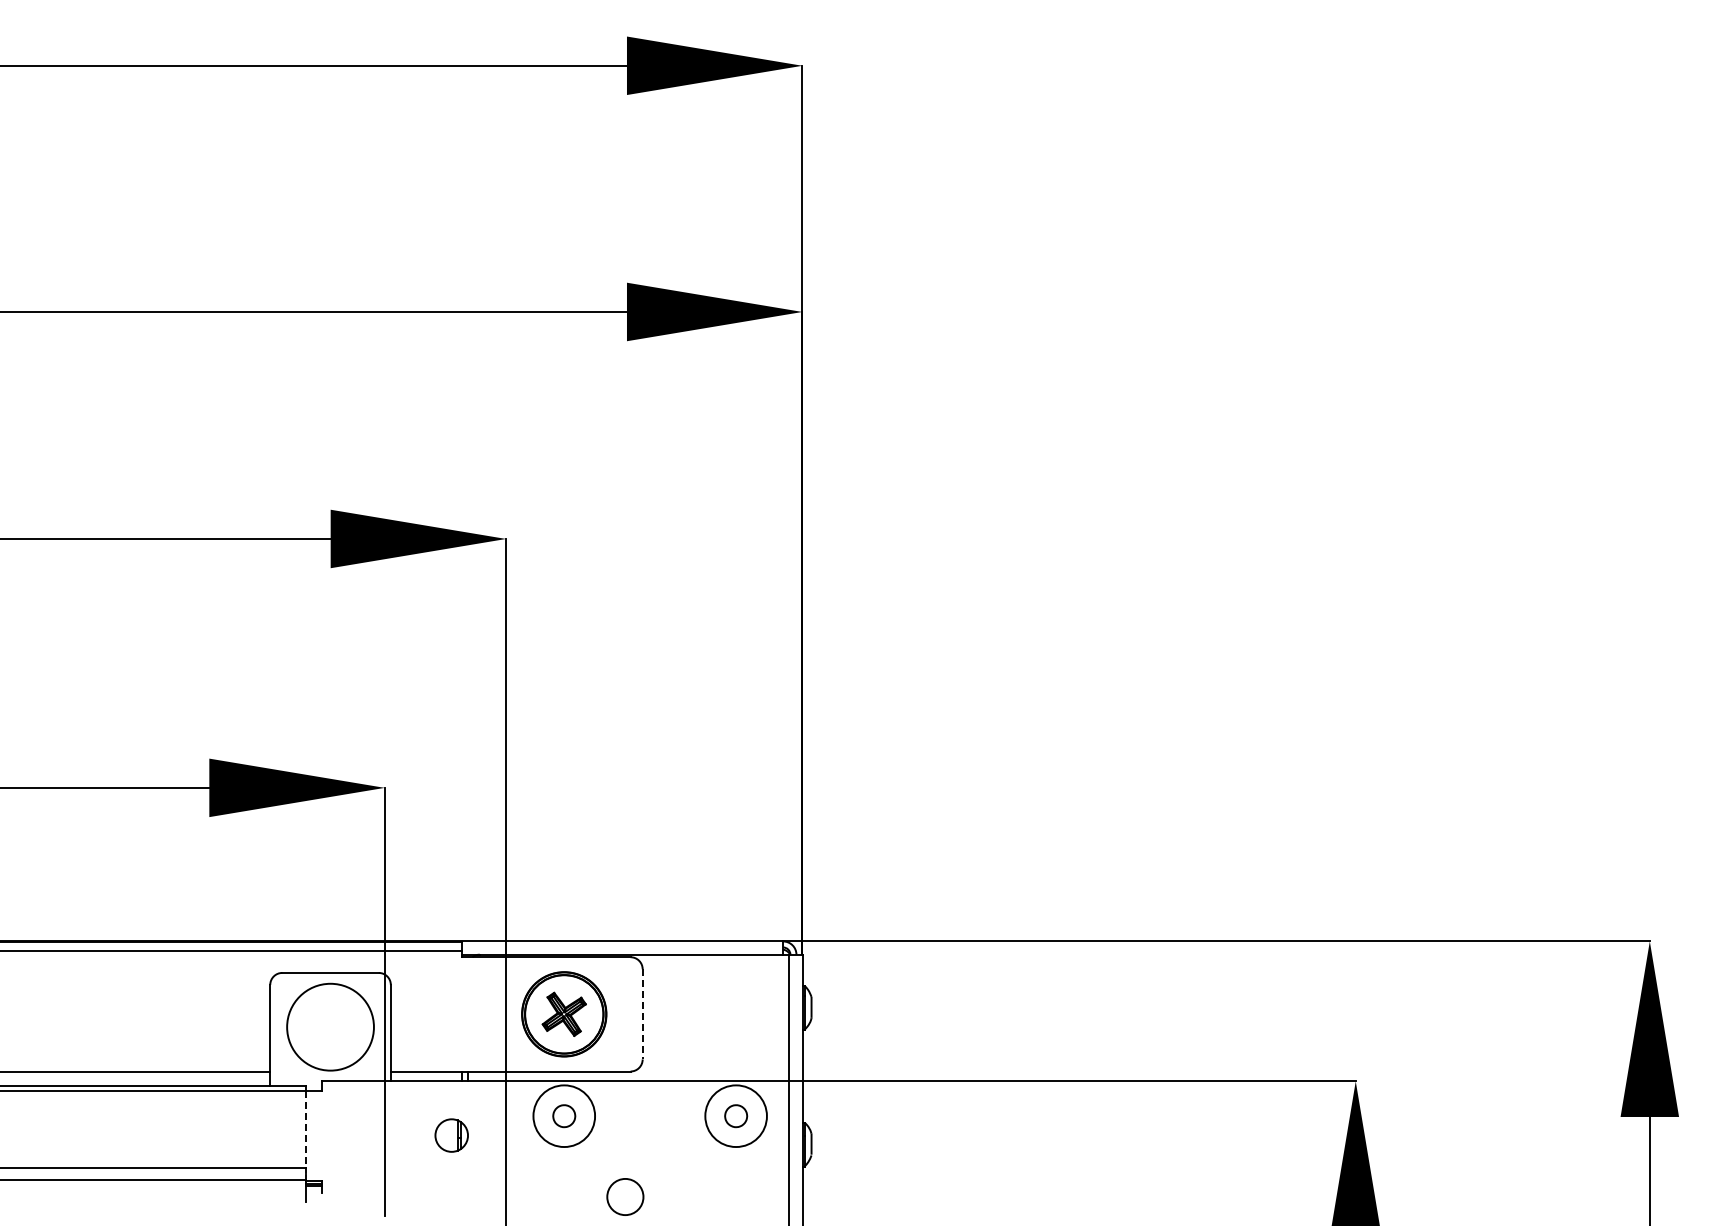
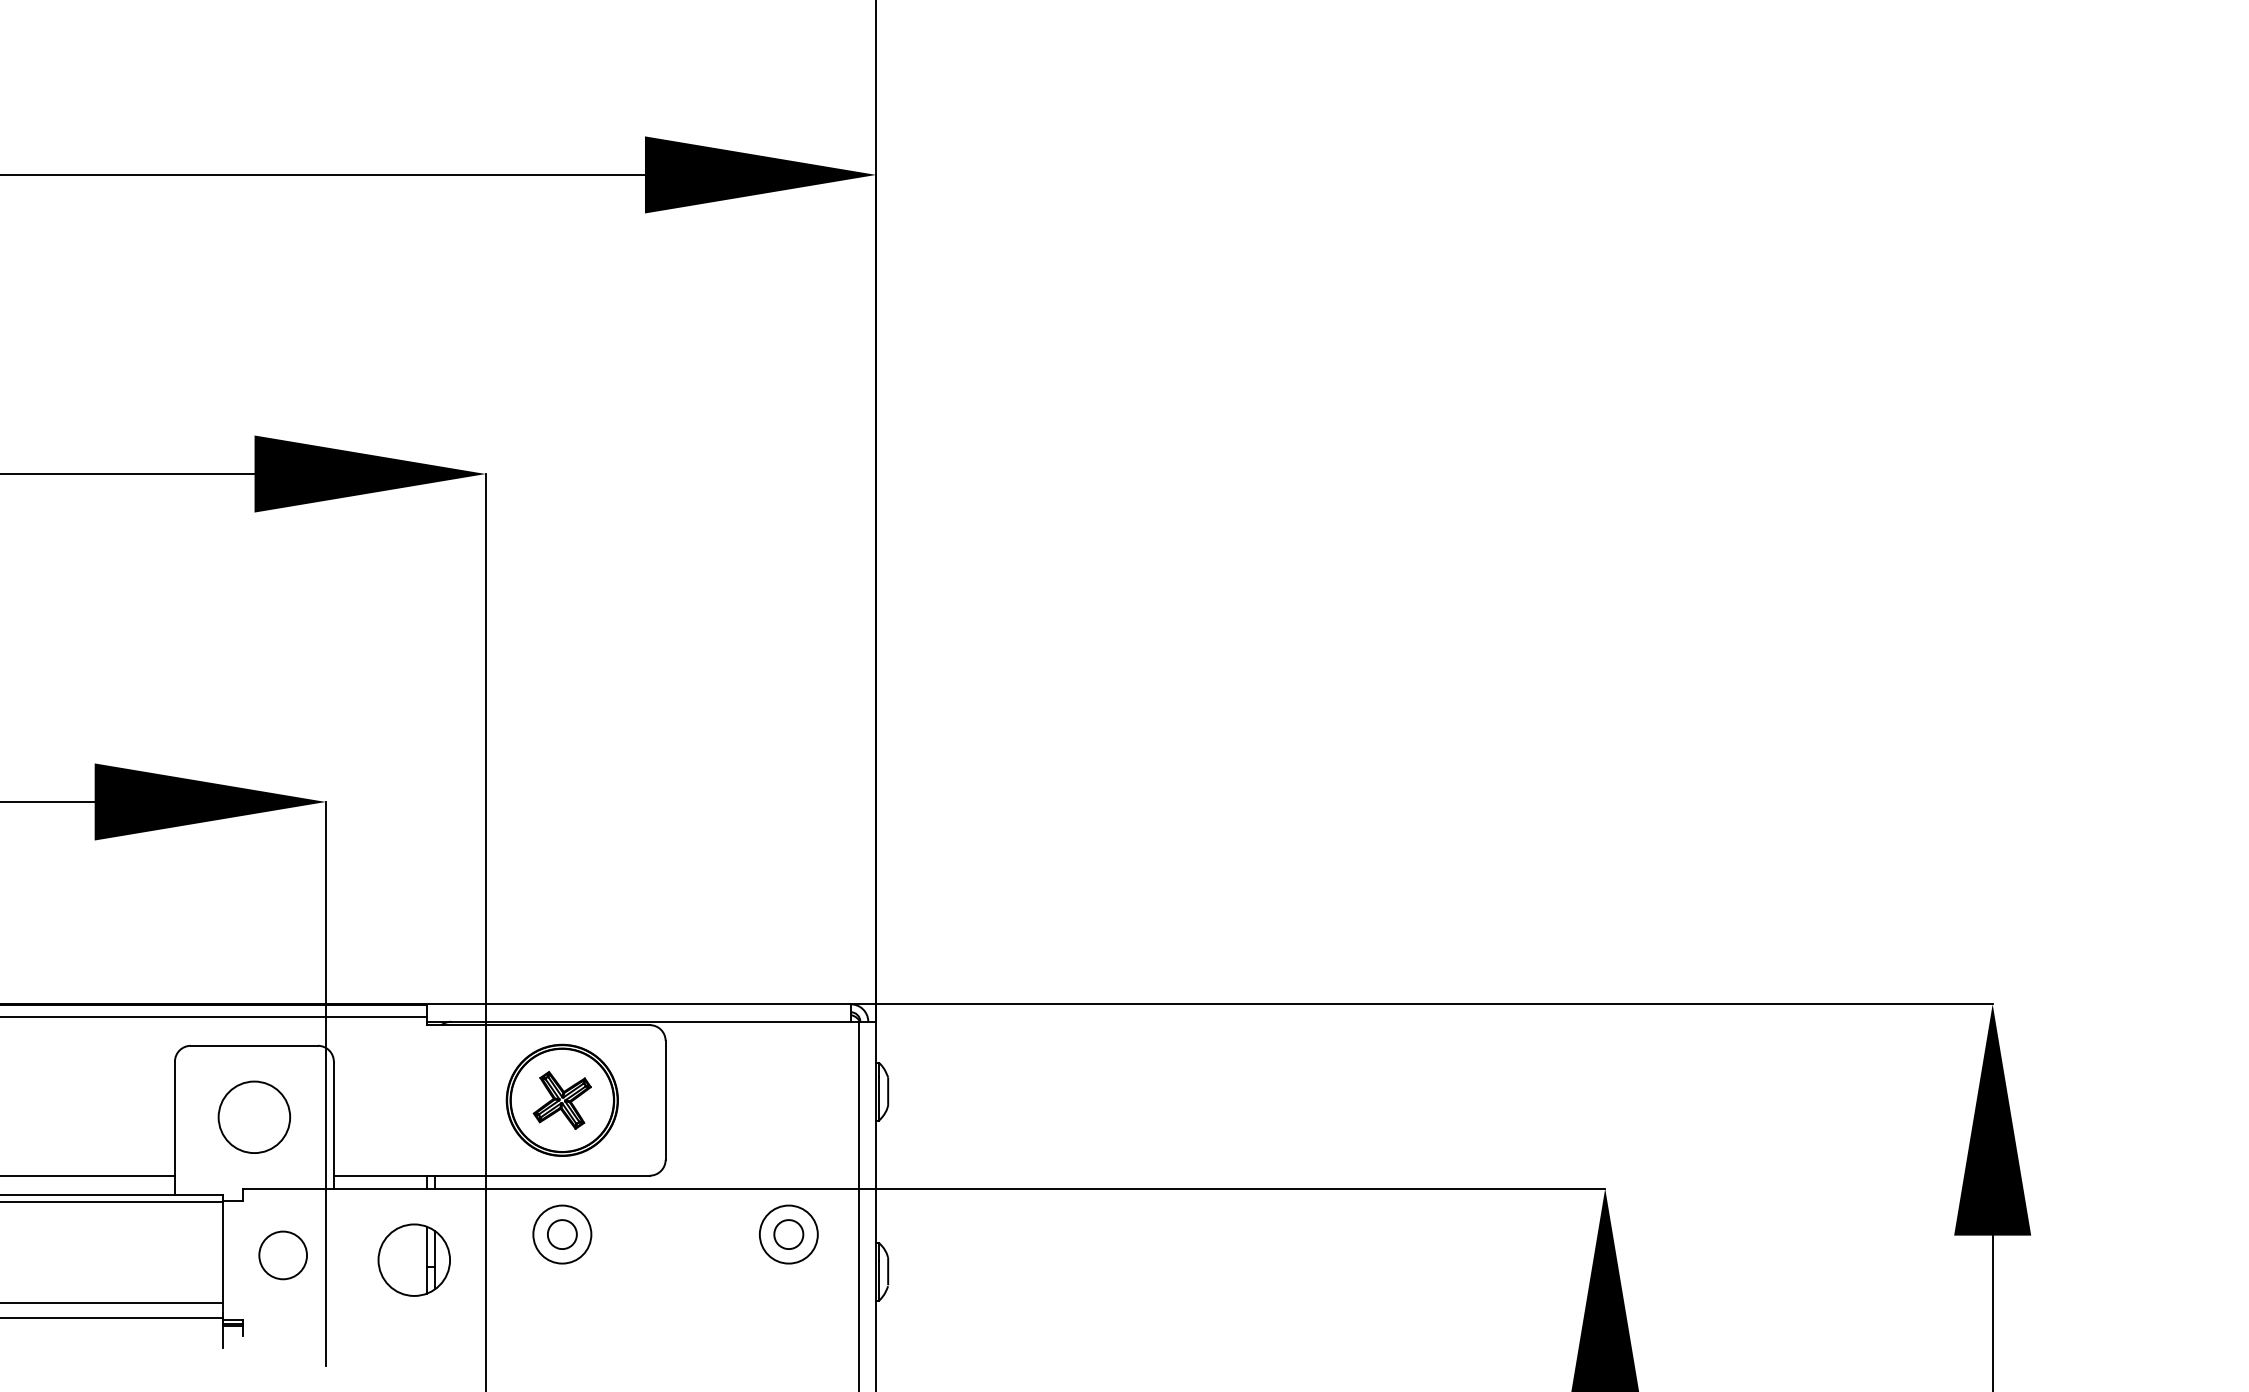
line: (642, 1014) -> (665, 1100), dashed -> solid
circle: (330, 1027) -> (254, 1117), size x0.62
circle: (564, 1116) -> (562, 1234), size x0.71
circle: (736, 1116) -> (789, 1234), size x0.71
line: (306, 1129) -> (222, 1252), dashed -> solid
part: (451, 1135) -> (413, 1260), size x1.67
circle: (625, 1196) -> (283, 1254), moved

